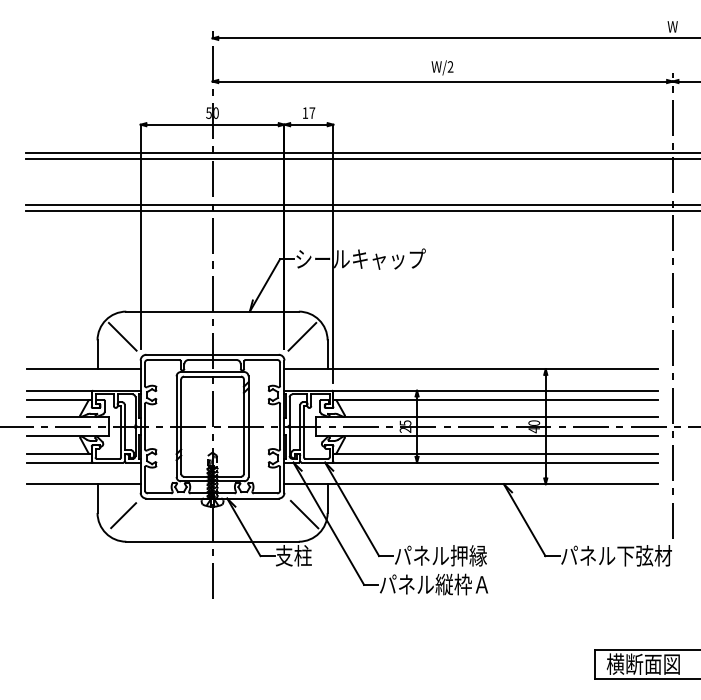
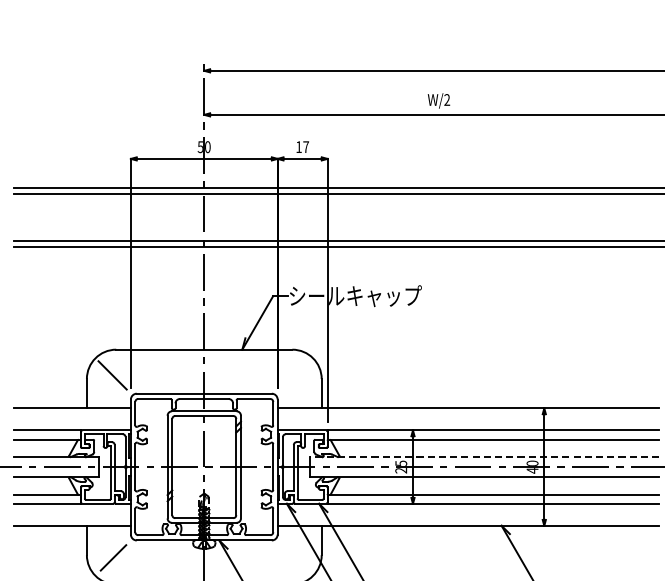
line: (302, 336) -> (296, 375), removed
line: (486, 416) -> (483, 456), solid -> dashed
line: (304, 514) -> (298, 556), removed

